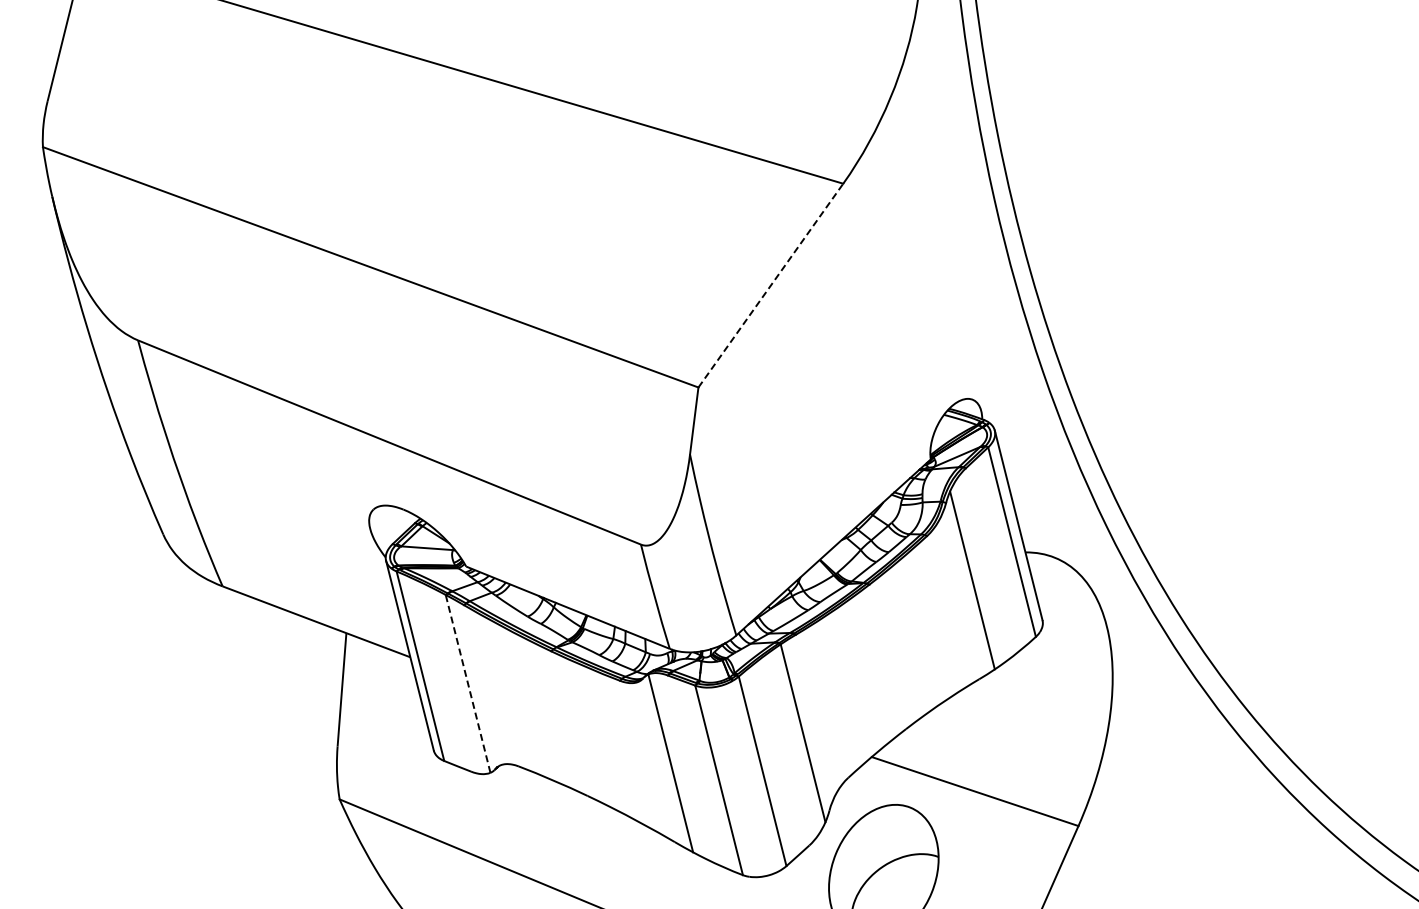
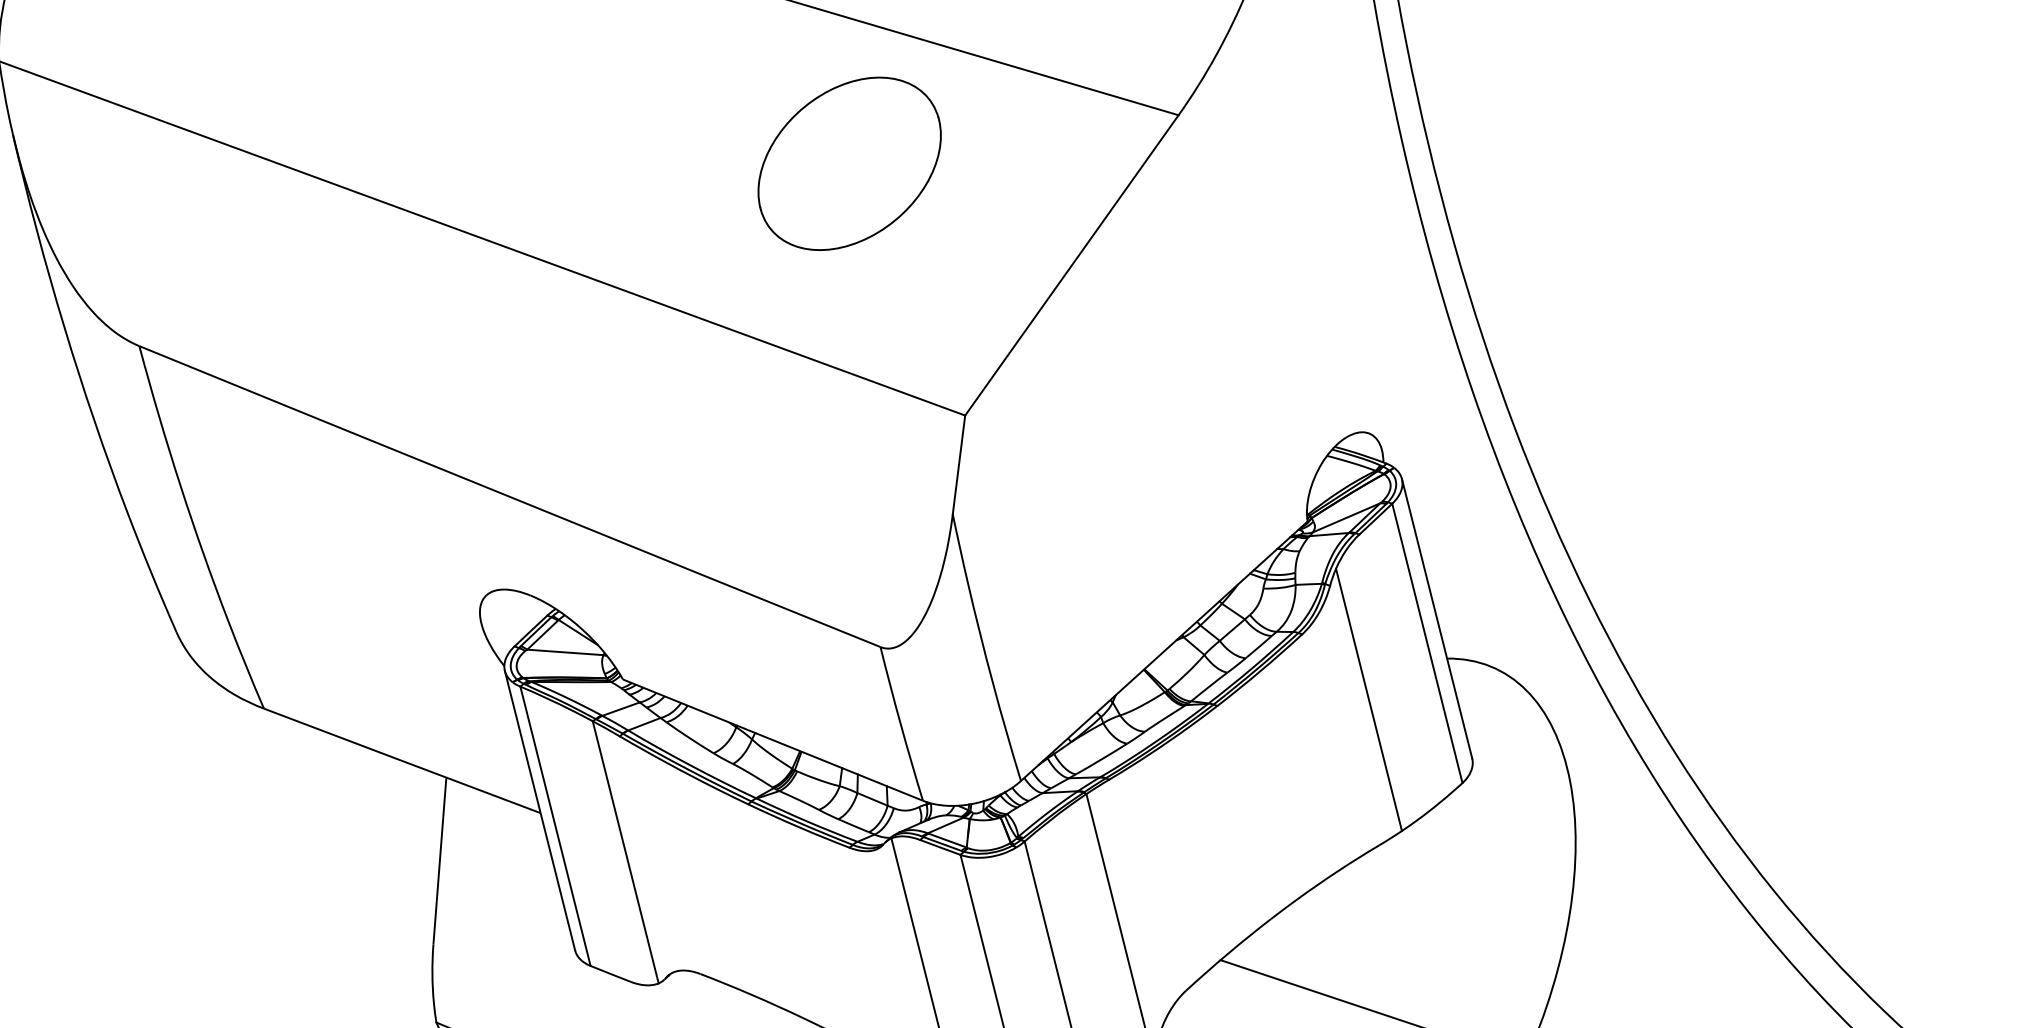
part: (619, 216) -> (848, 163), added
line: (770, 285) -> (1071, 265), dashed -> solid
line: (468, 683) -> (626, 851), dashed -> solid

